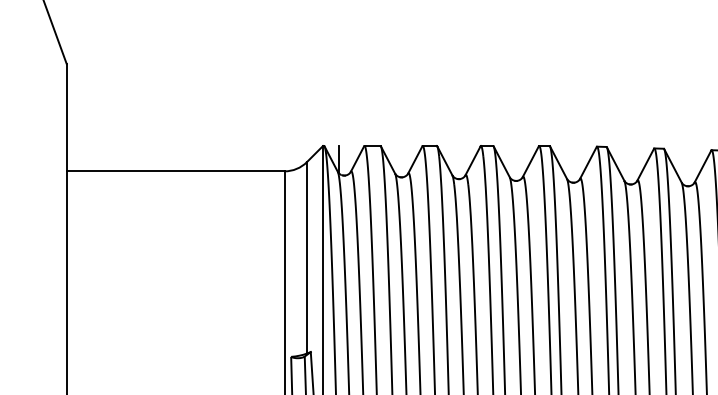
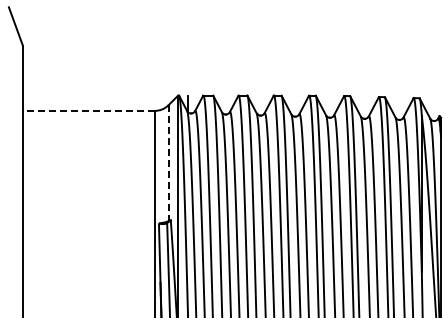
line: (174, 170) -> (88, 110), solid -> dashed
line: (306, 258) -> (168, 163), solid -> dashed

